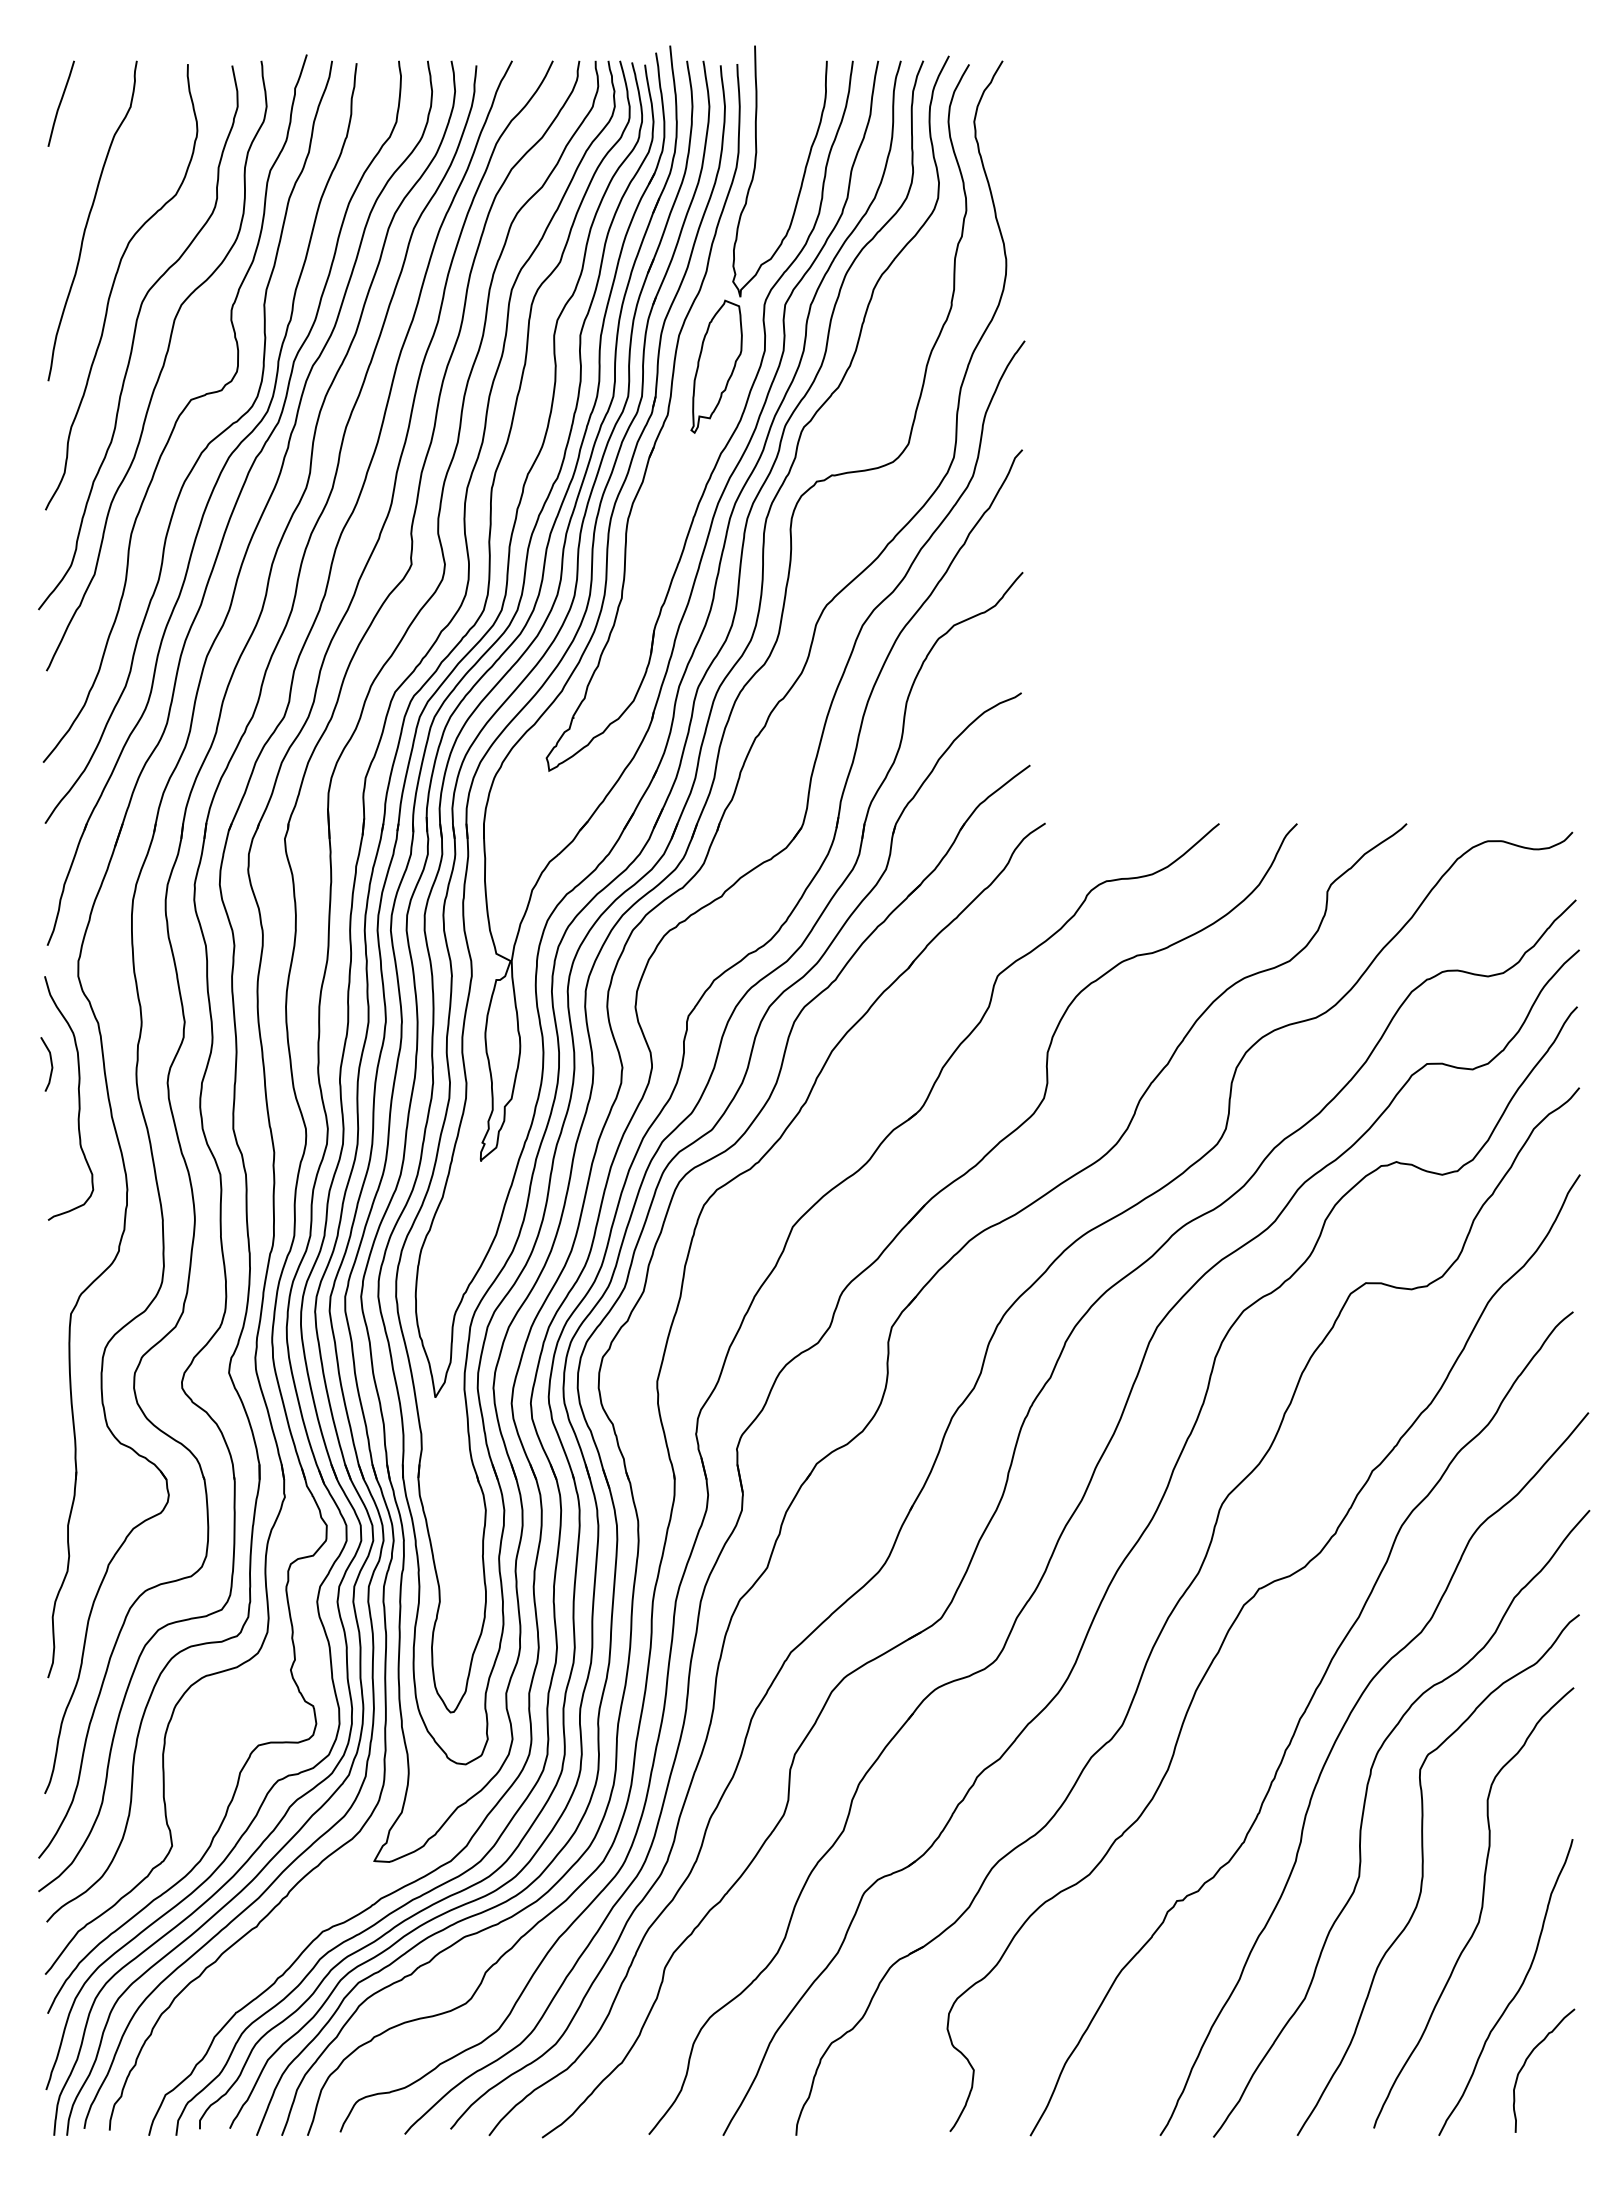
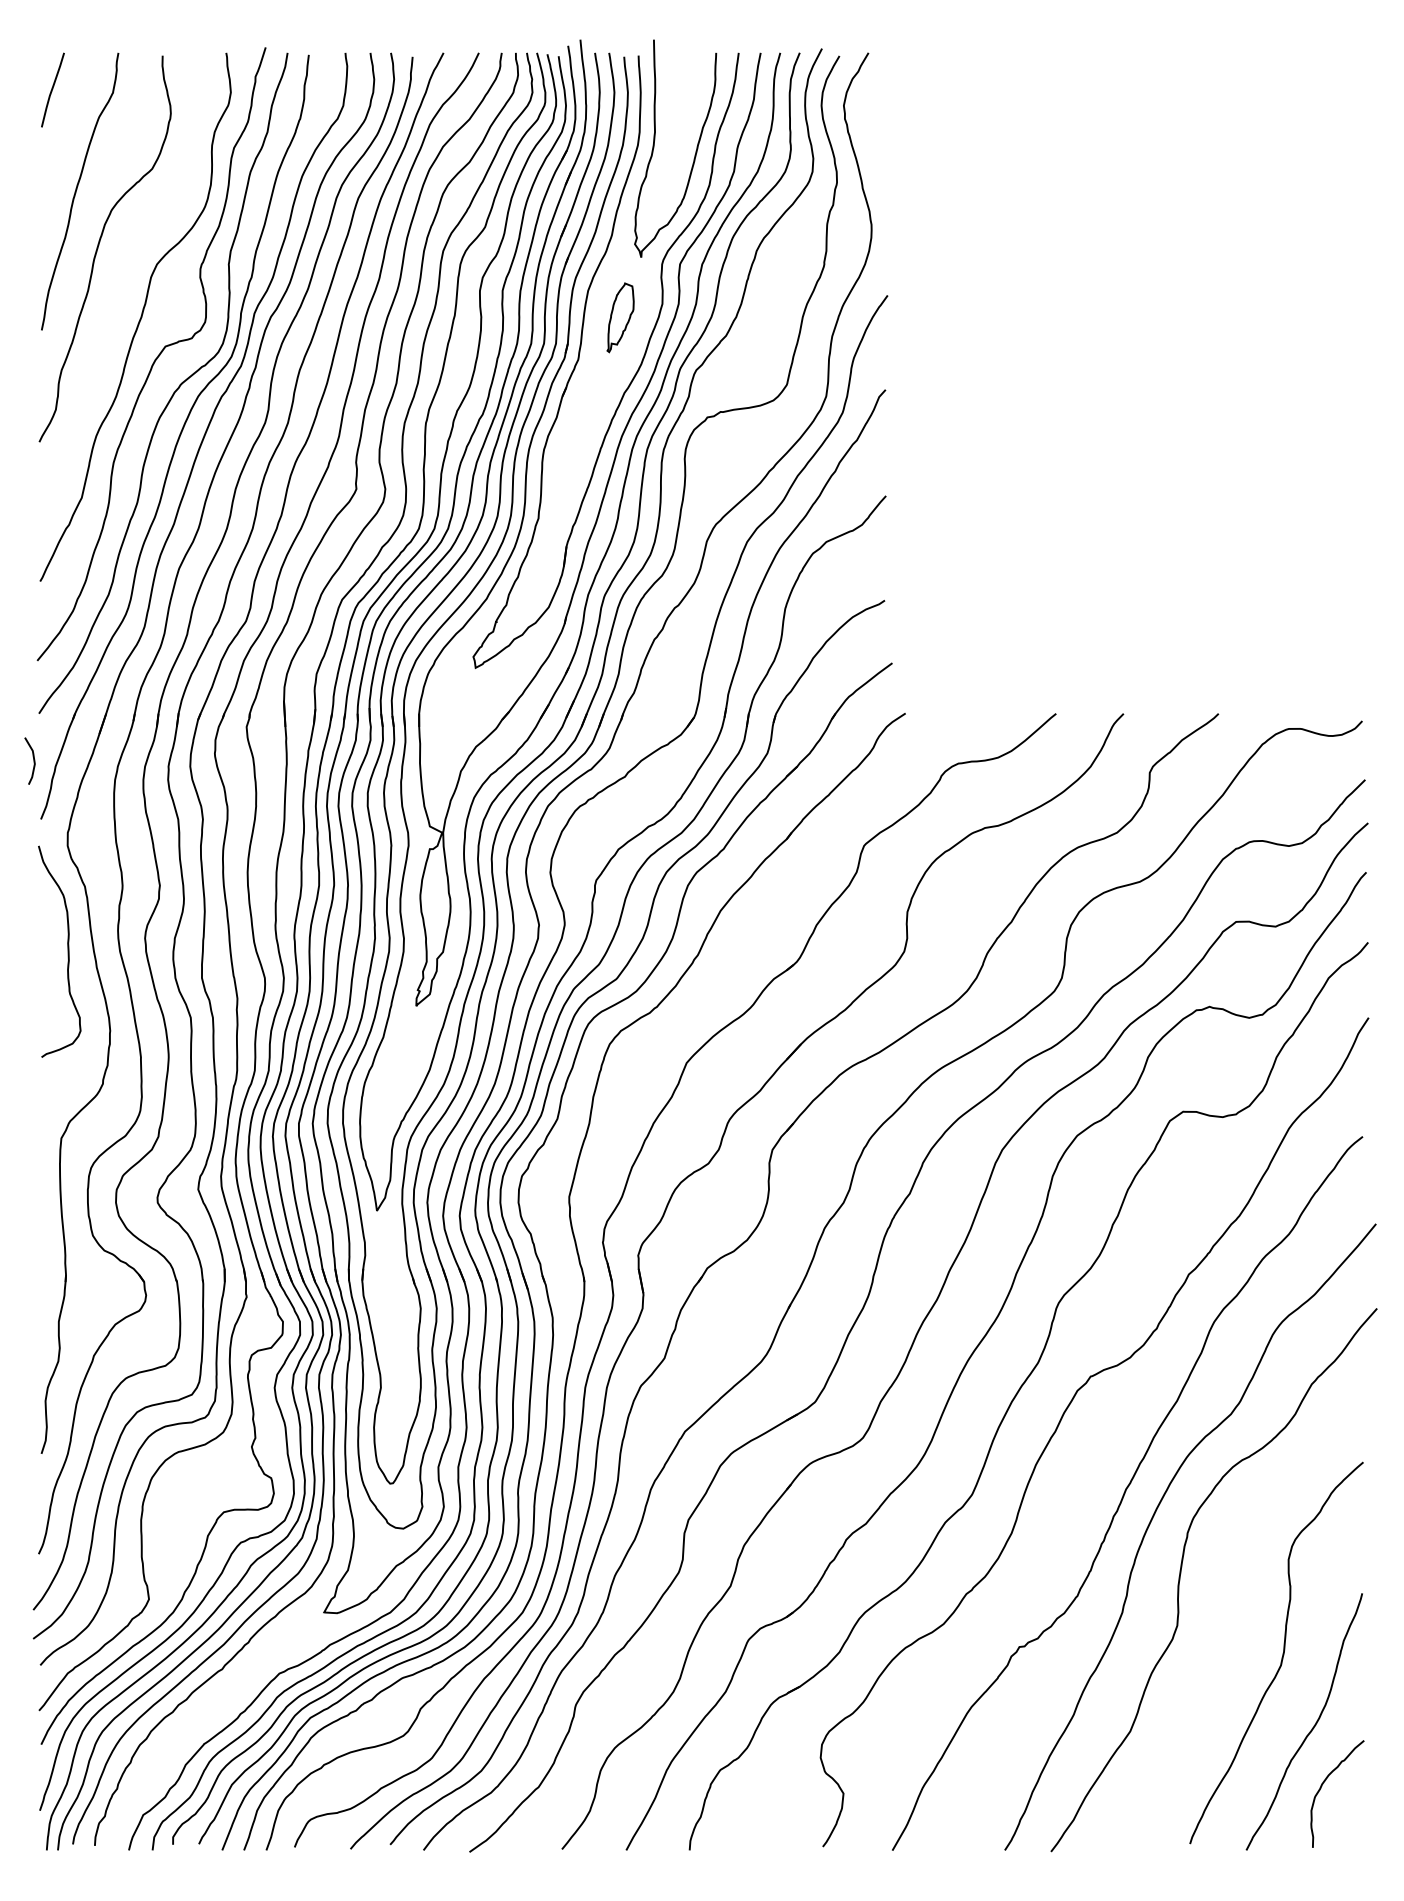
curve: (135, 335) -> (117, 290), removed
part: (716, 366) -> (620, 317), size x0.6
curve: (50, 1063) -> (33, 760), moved
curve: (1423, 1874) -> (1233, 1624), removed

